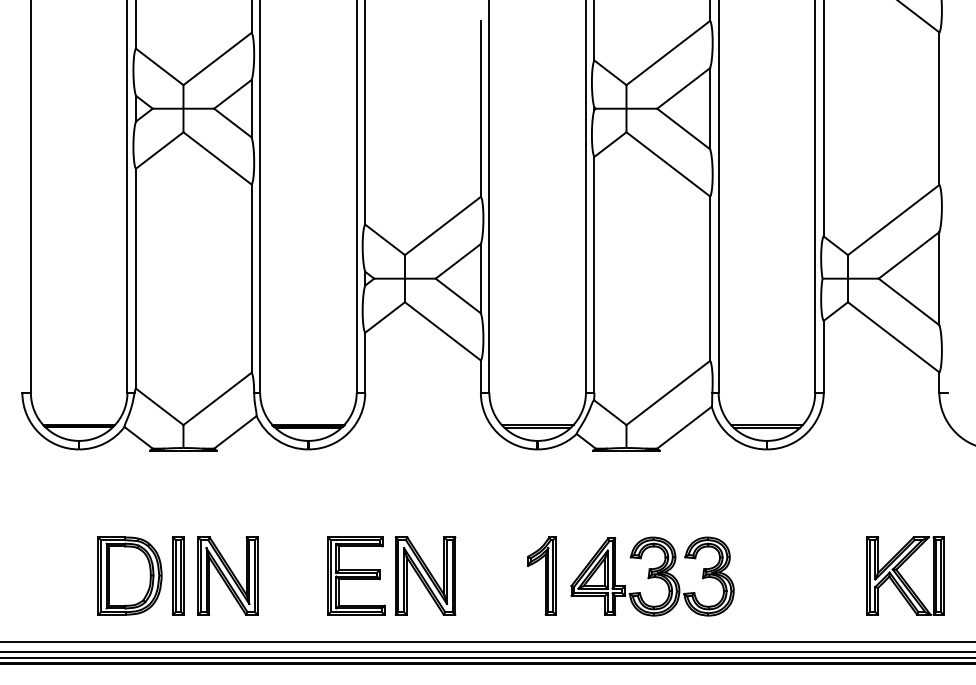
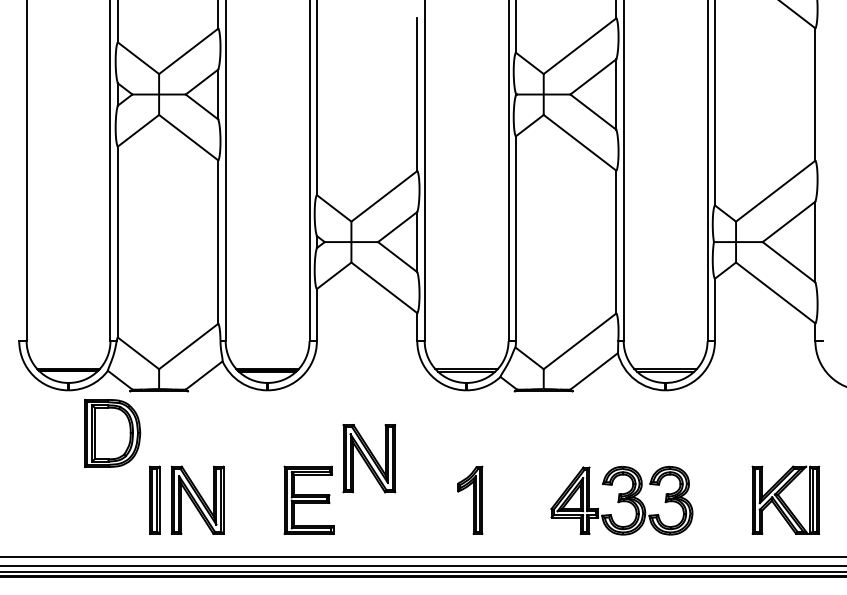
part: (129, 575) -> (112, 432), moved
part: (425, 575) -> (369, 458), moved
part: (652, 576) -> (621, 500), moved

